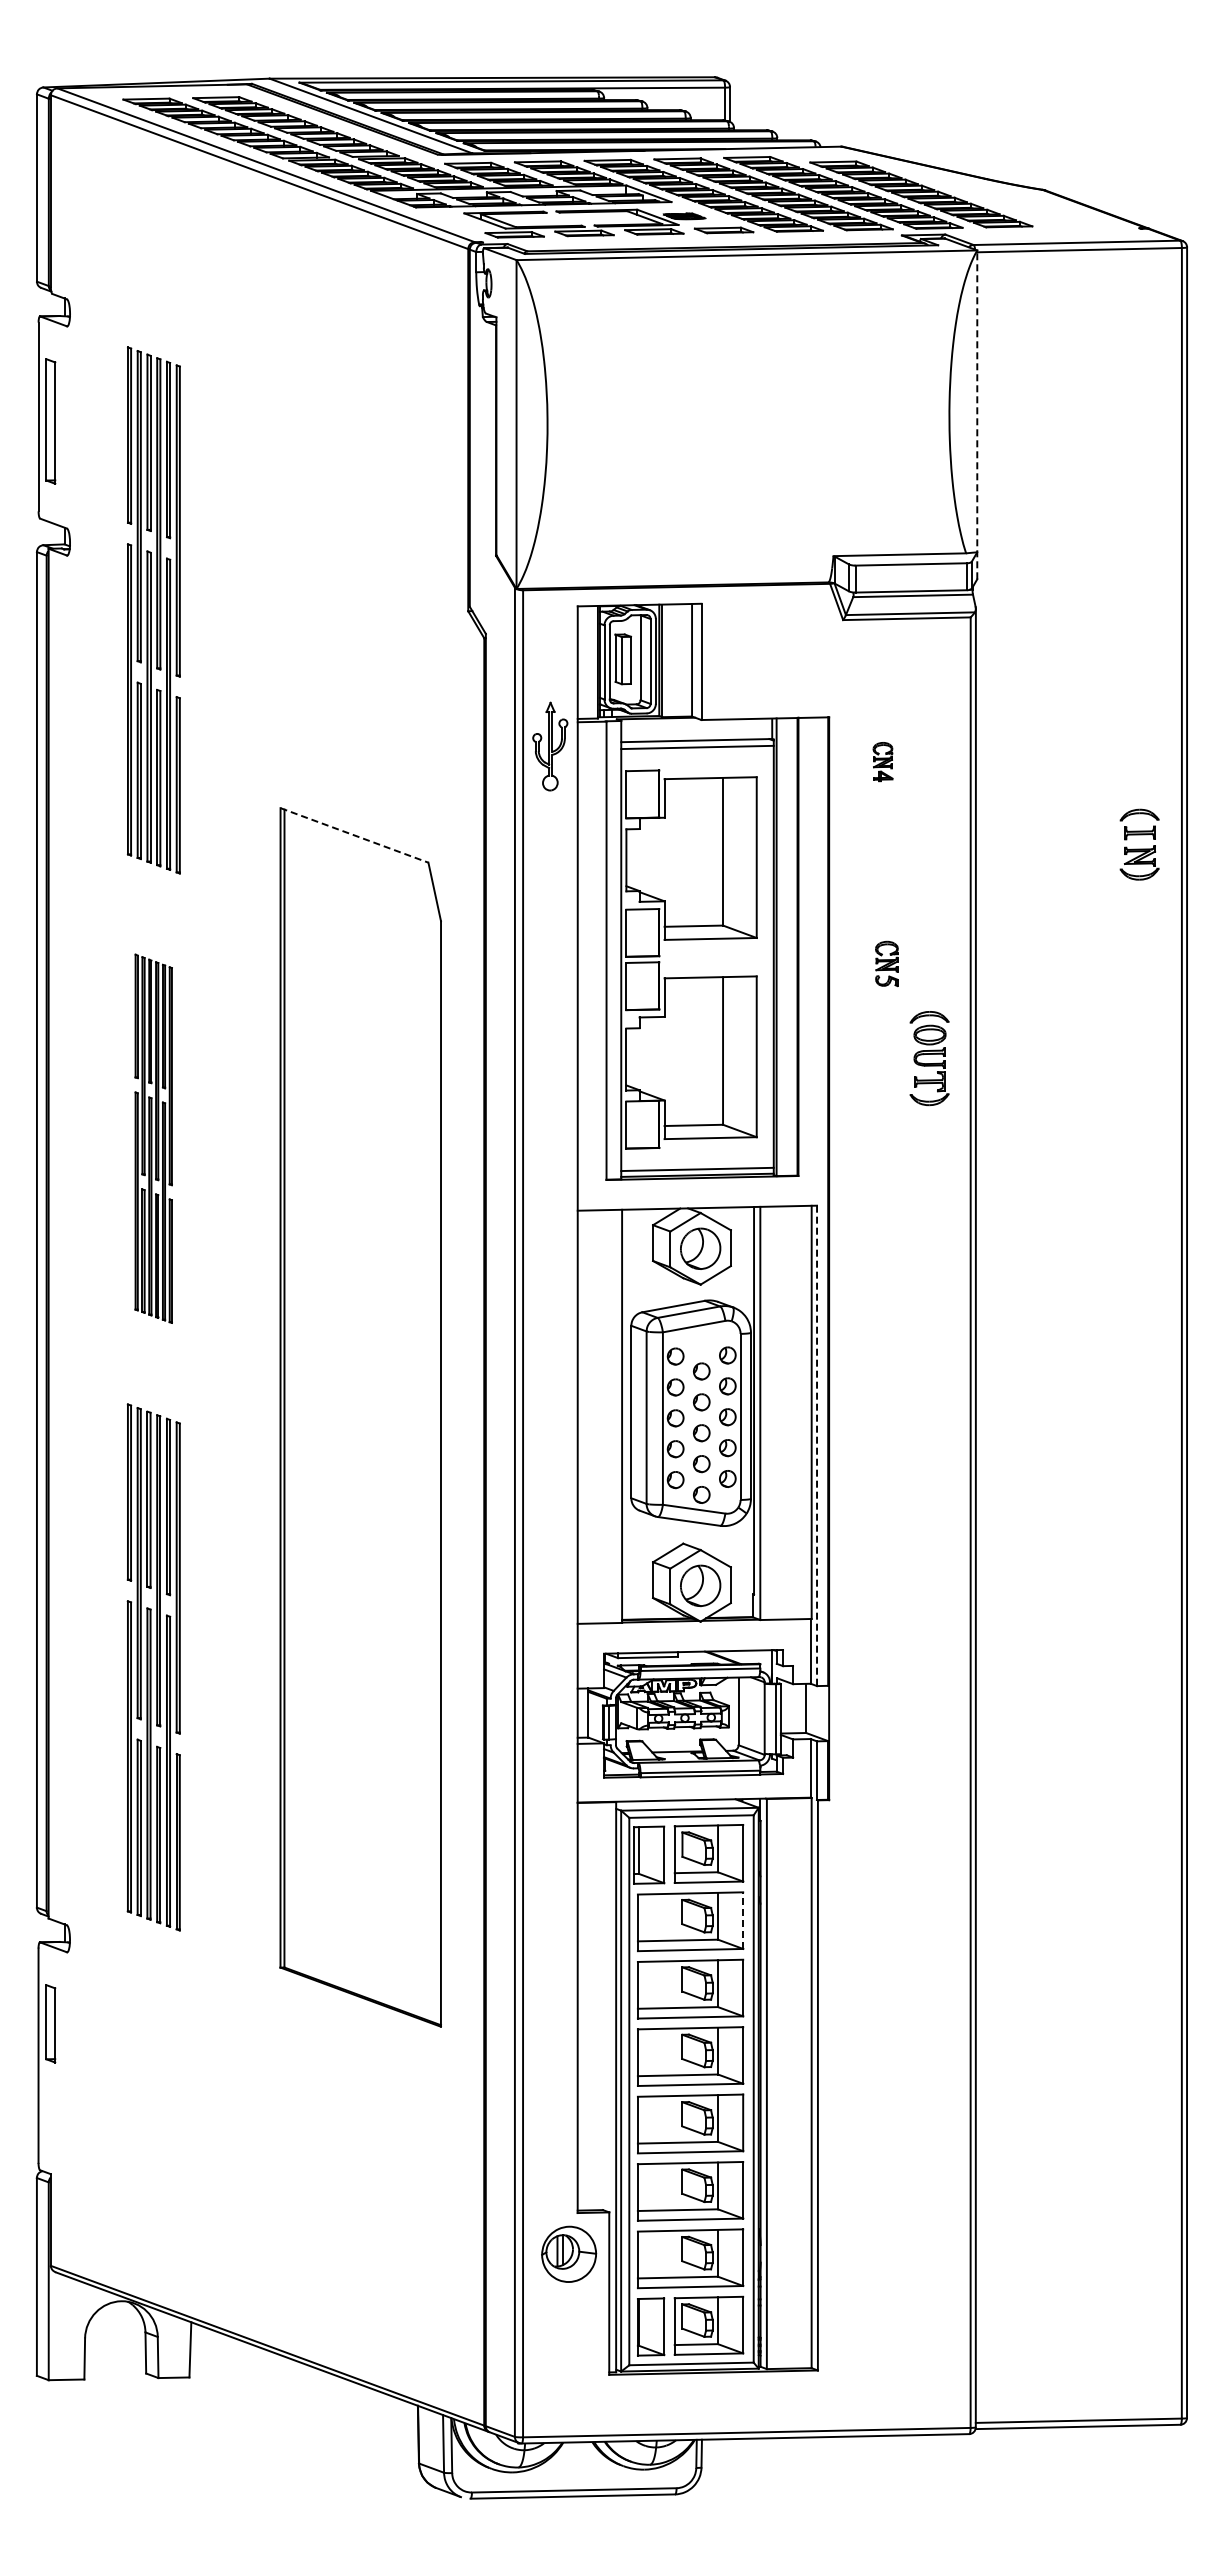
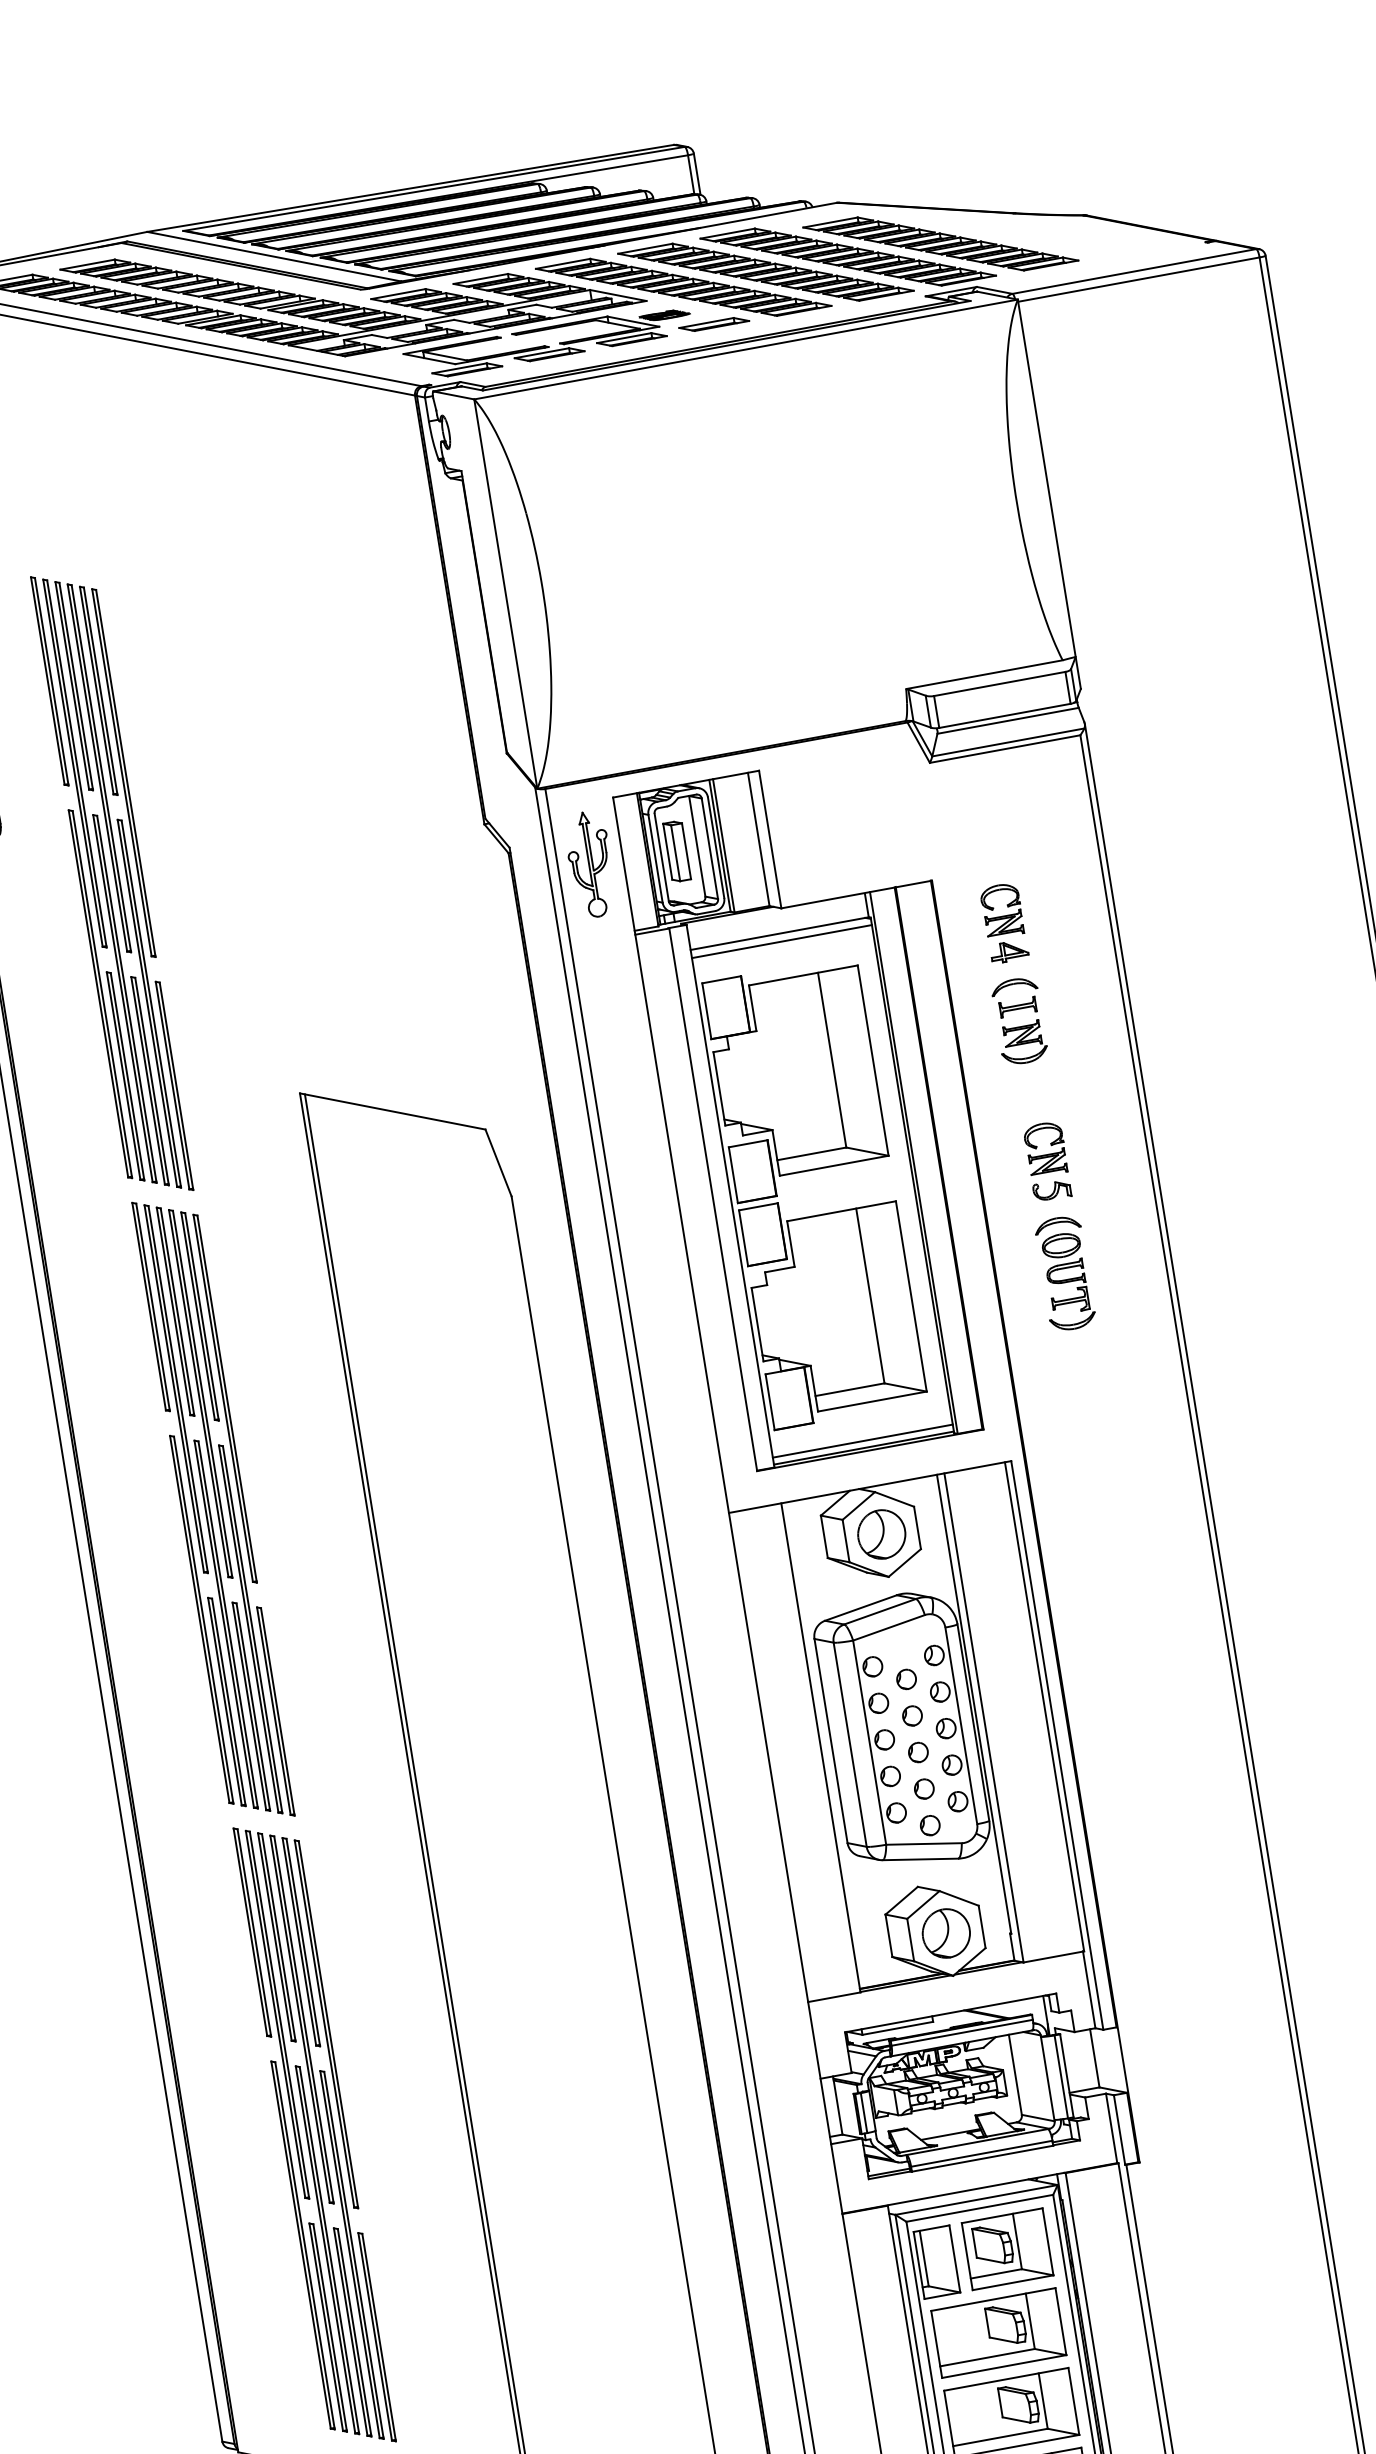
line: (977, 414) -> (1049, 493), dashed -> solid
part: (550, 746) -> (590, 864), moved
part: (882, 761) -> (1003, 922), size x1.67
line: (354, 835) -> (392, 1111), dashed -> solid
part: (1139, 844) -> (1019, 1021), moved
part: (886, 963) -> (1047, 1161), size x1.43
part: (929, 1058) -> (1065, 1273), moved
part: (153, 1138) -> (212, 1508), size x1.43
line: (817, 1446) -> (1057, 1746), dashed -> solid
line: (743, 1920) -> (1061, 2321), dashed -> solid

